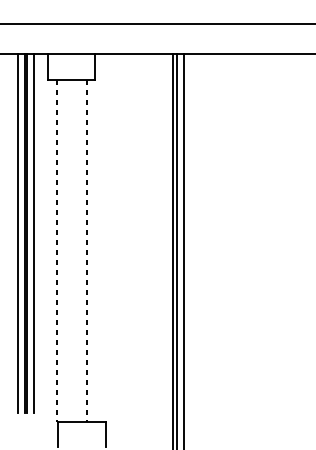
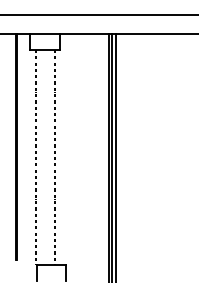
line: (18, 232) -> (11, 146), removed
line: (33, 232) -> (21, 146), removed

